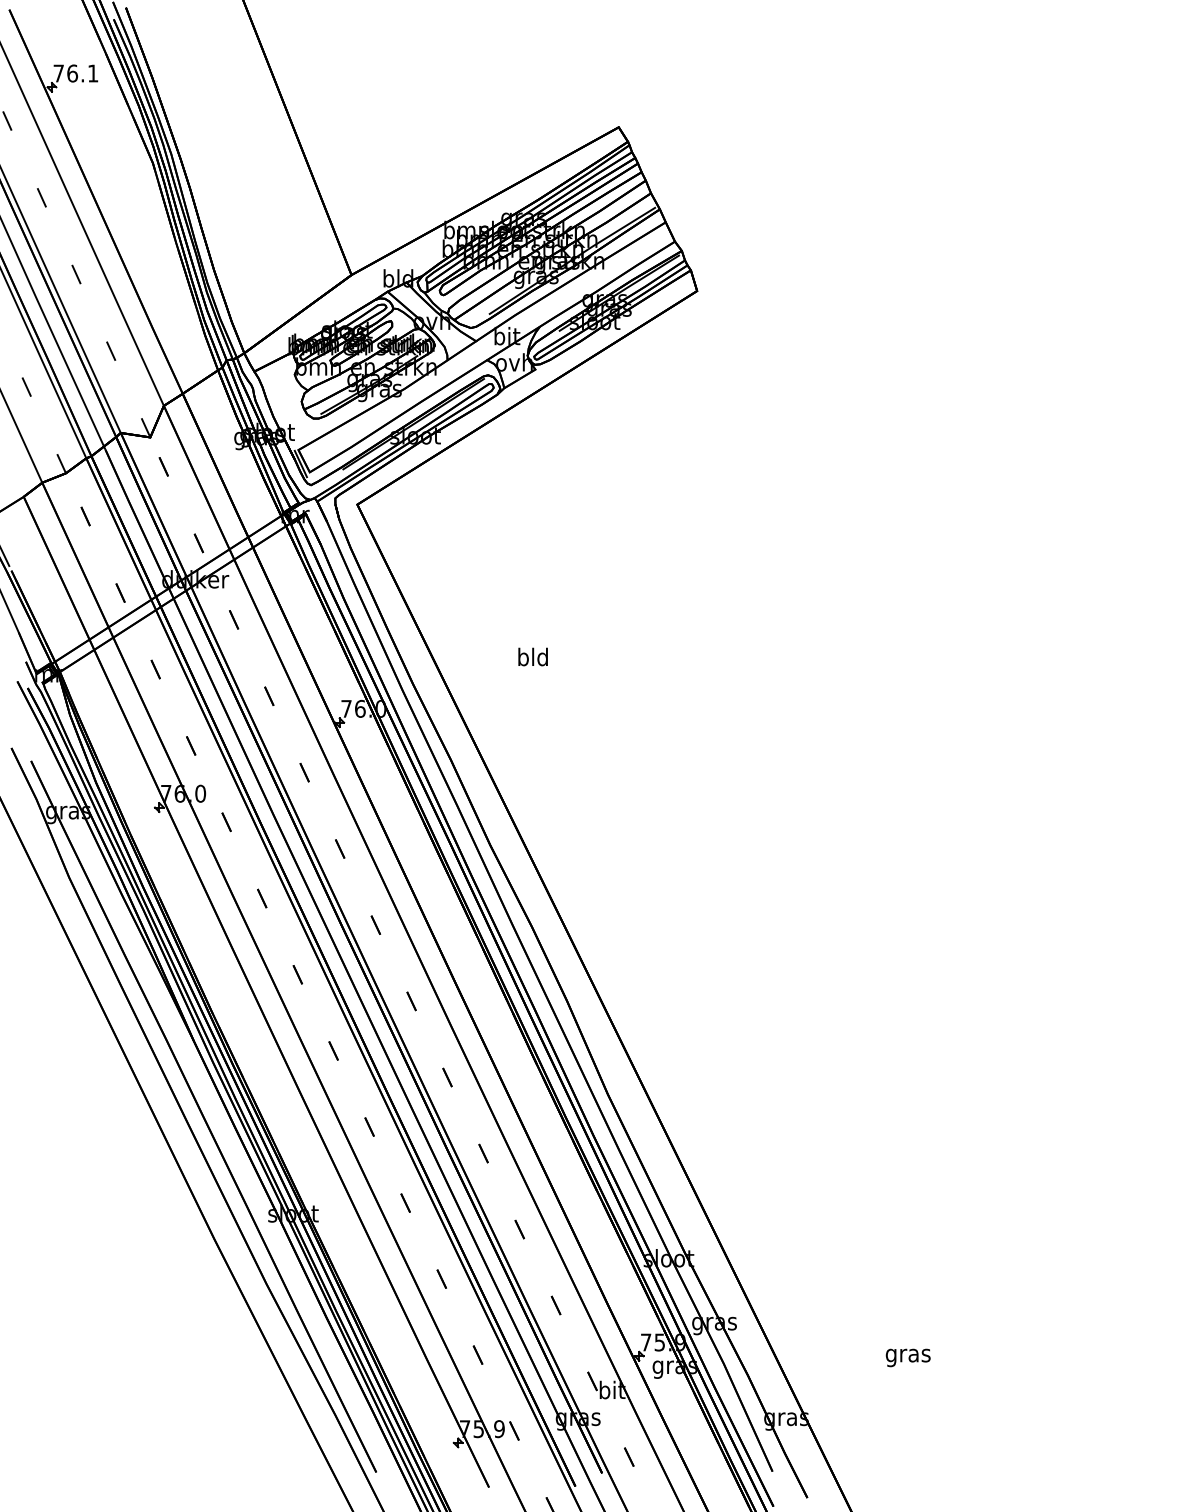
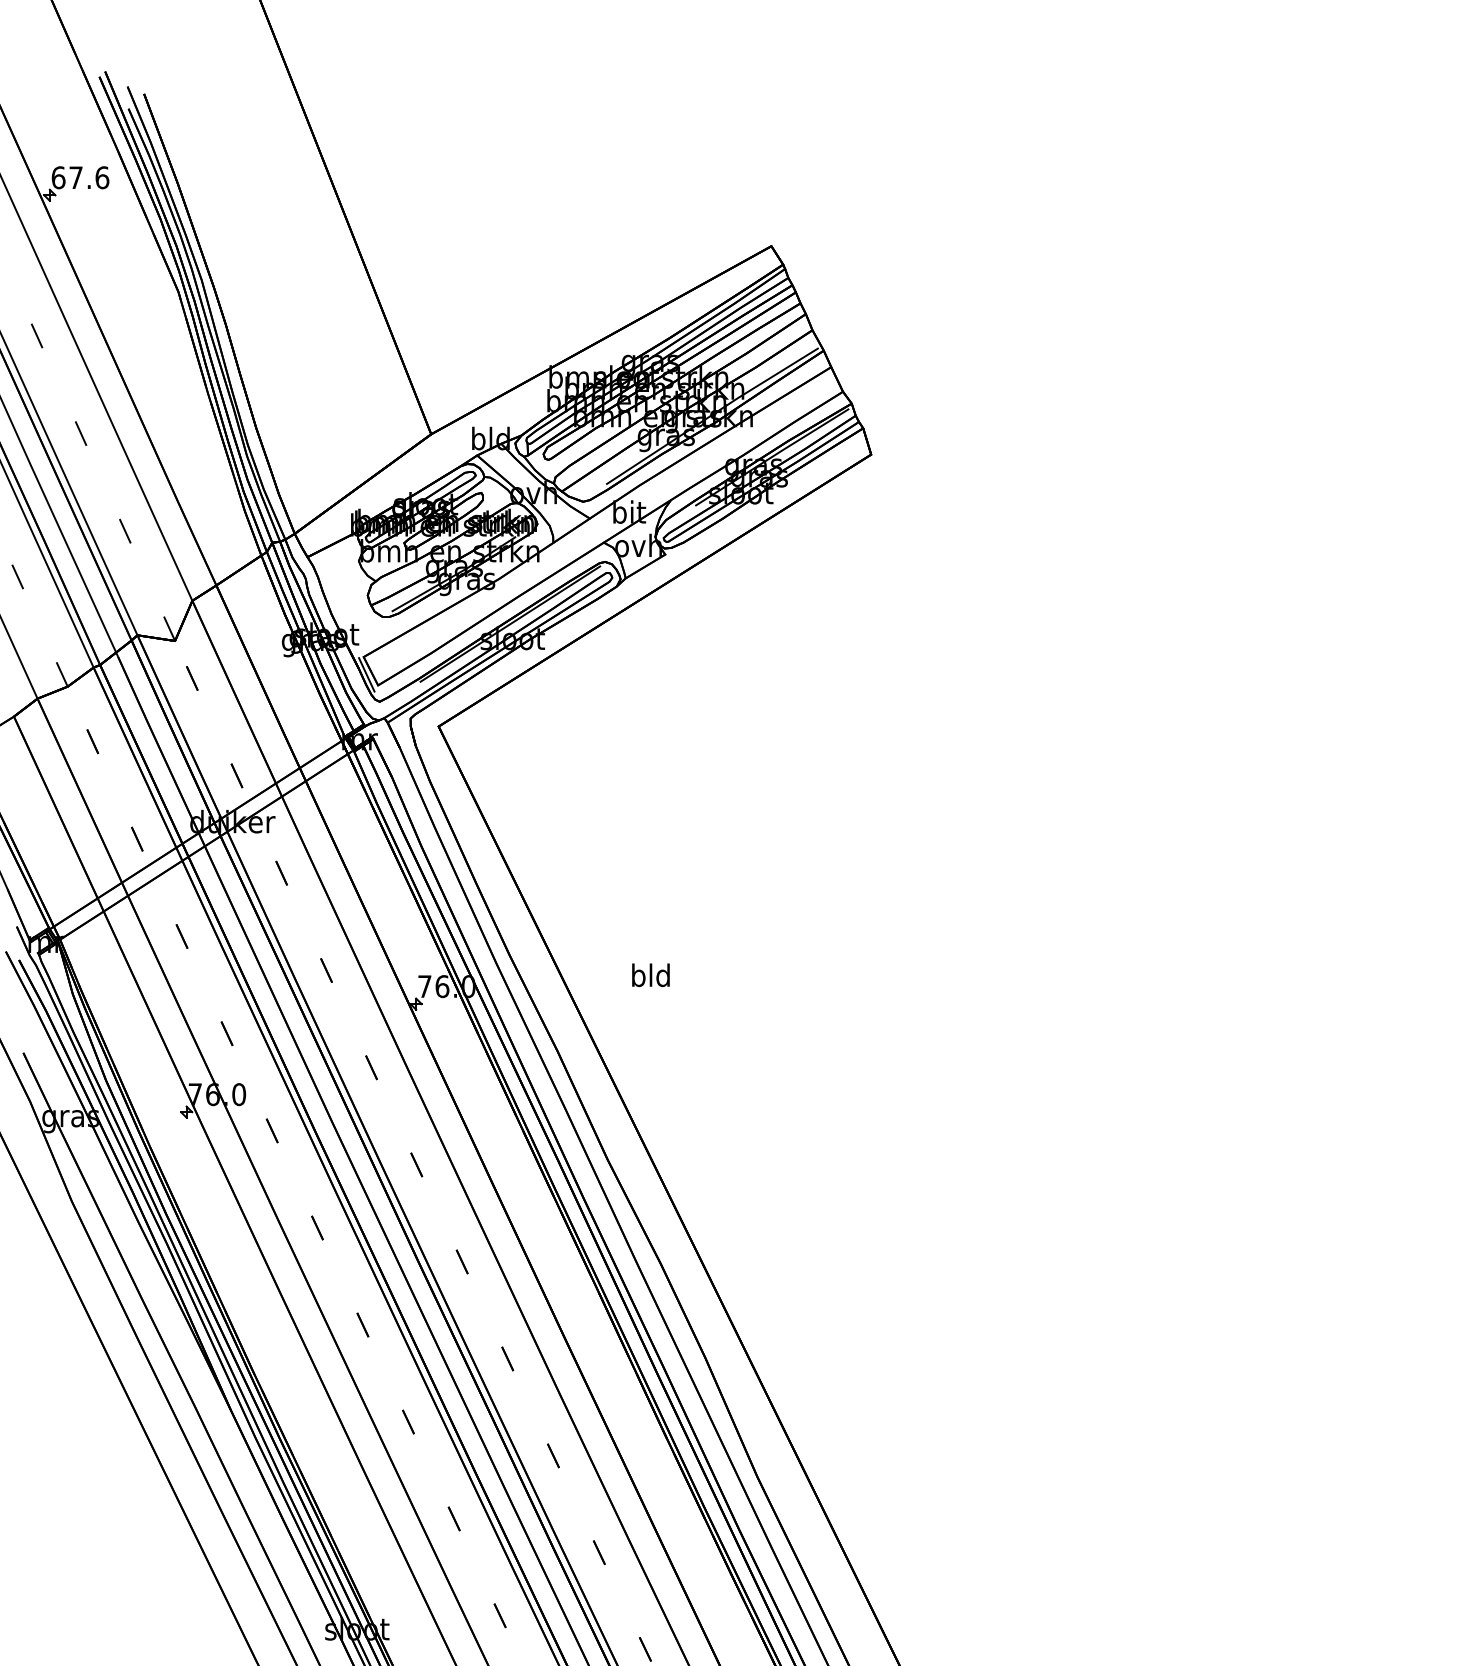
text: (75, 73) -> (79, 177), 76.1 -> 67.6
text: (532, 656) -> (650, 974), moved

